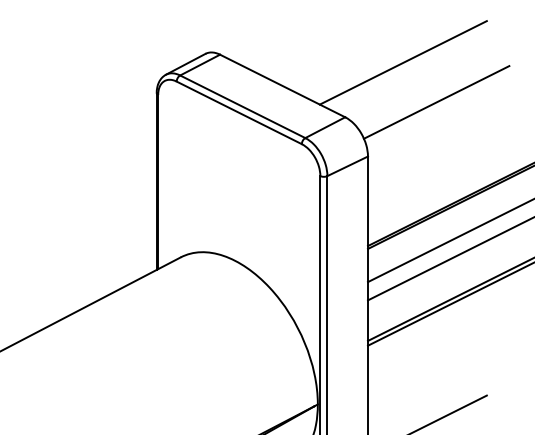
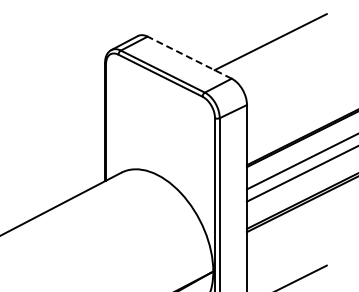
line: (282, 85) -> (189, 57), solid -> dashed
line: (435, 102) -> (292, 68), removed

